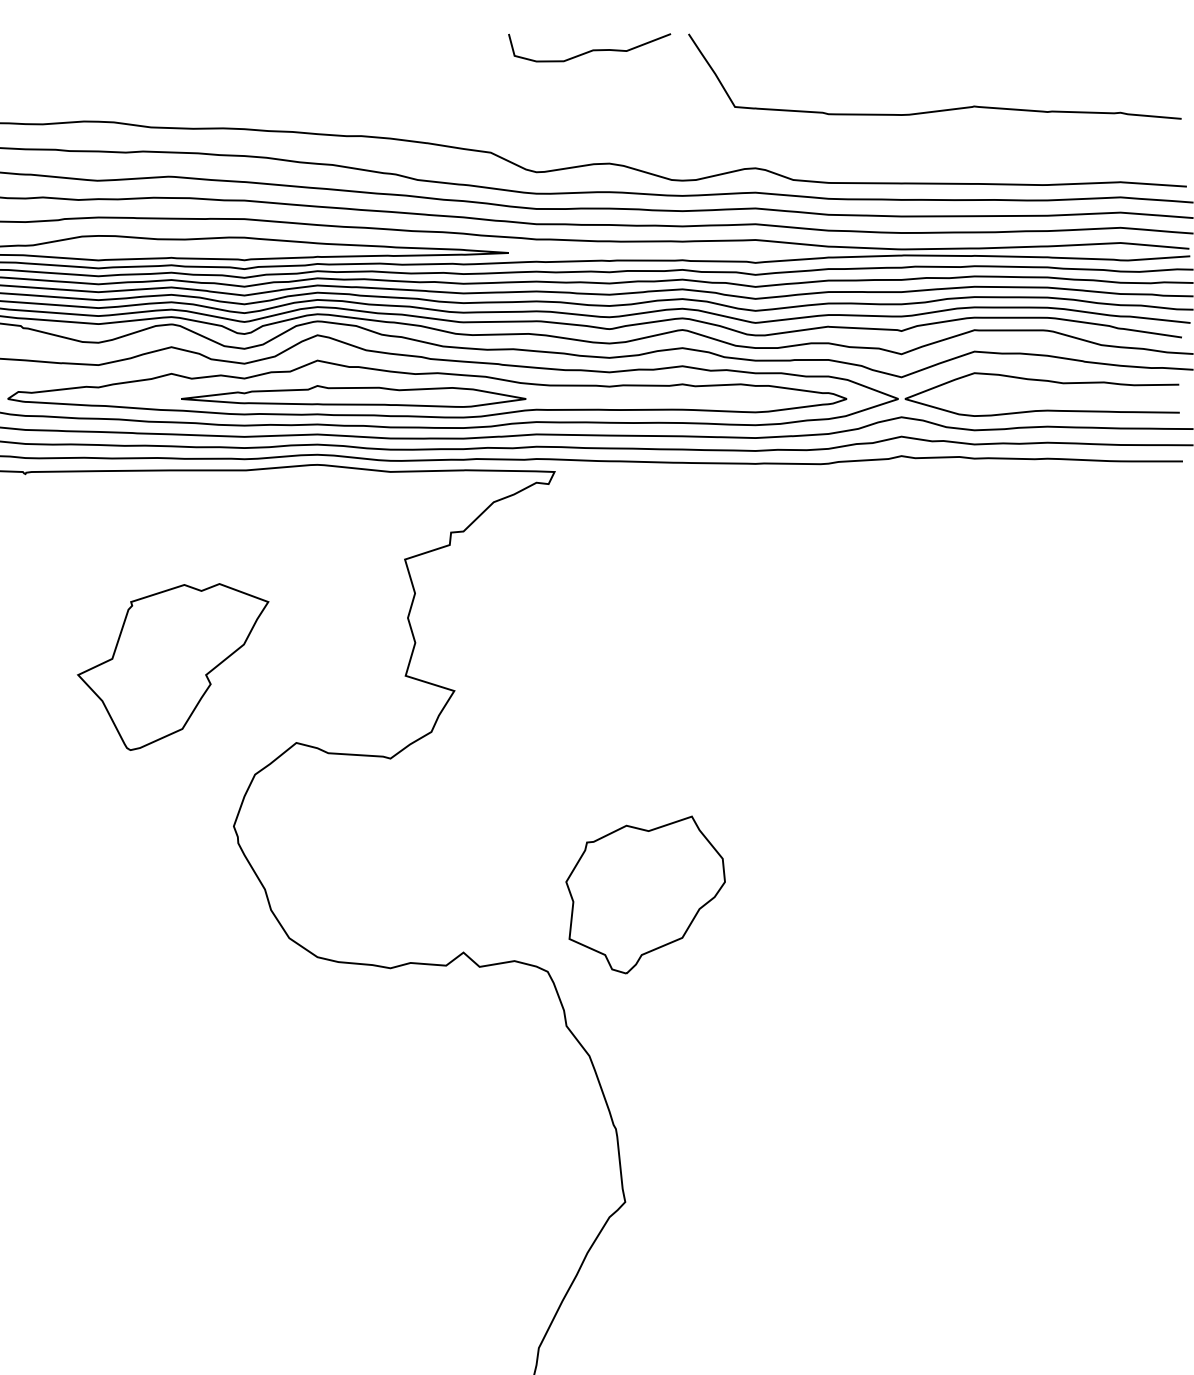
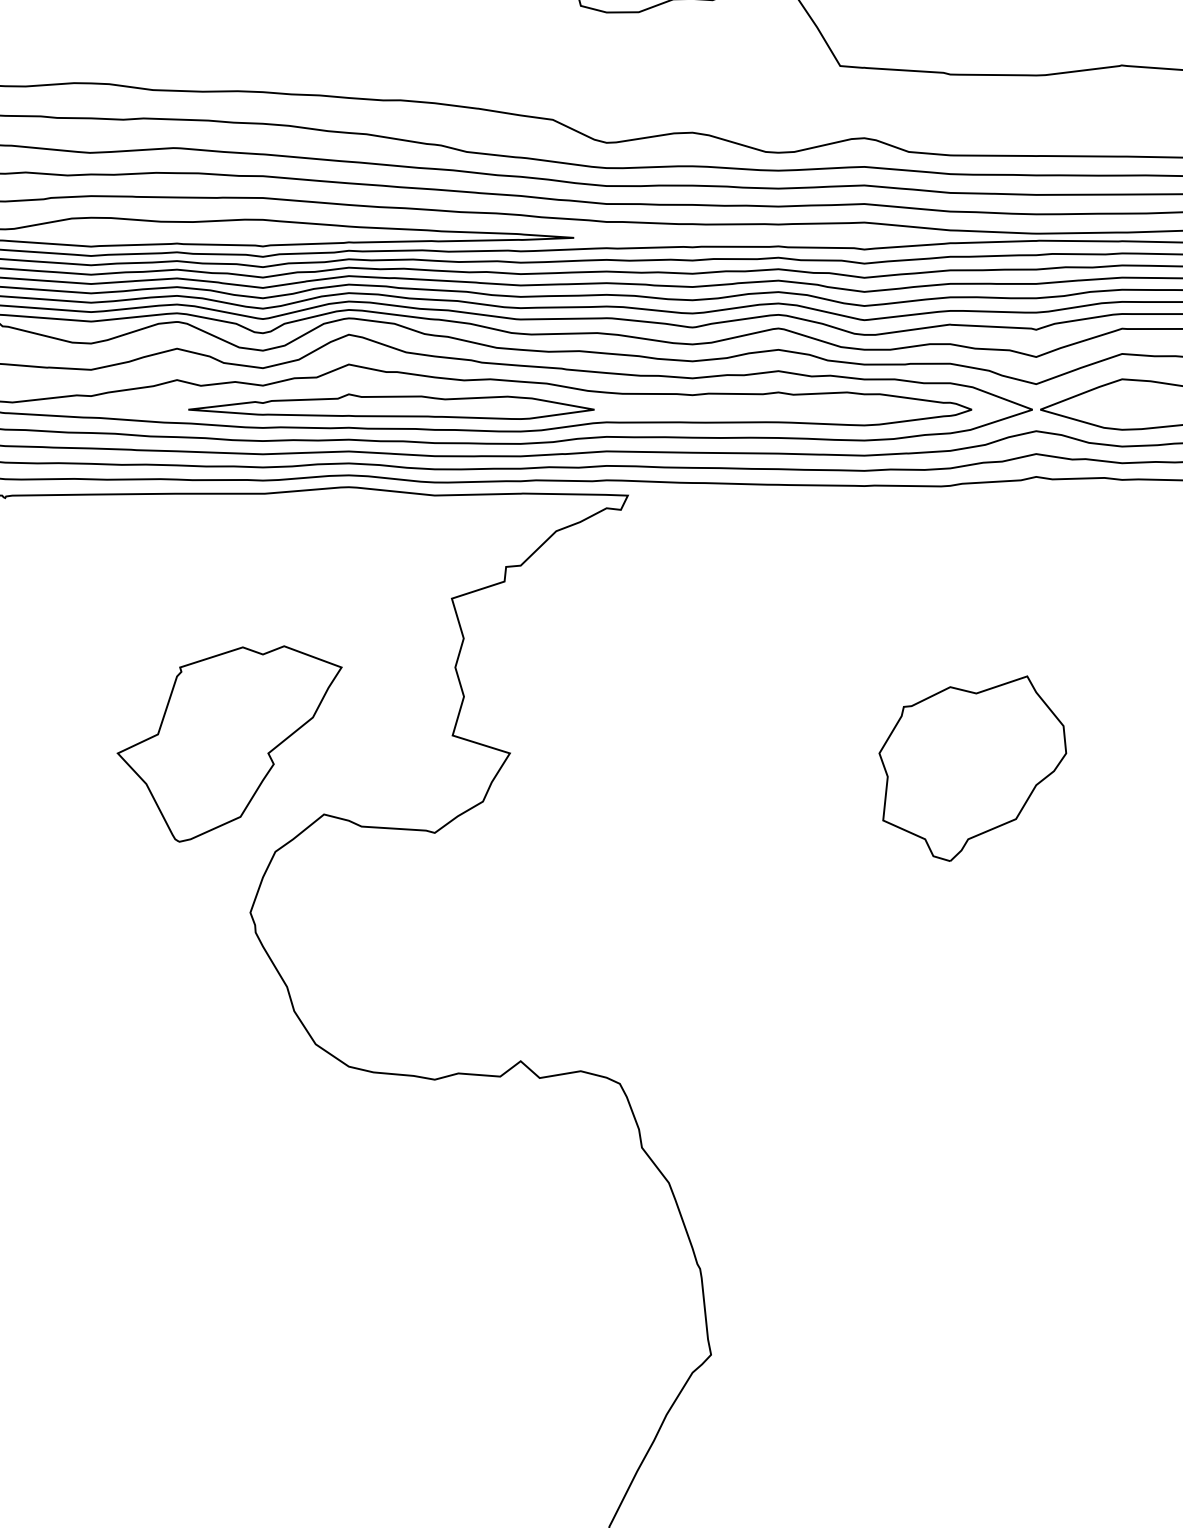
part: (173, 666) -> (230, 743), moved
part: (645, 894) -> (972, 768), moved

